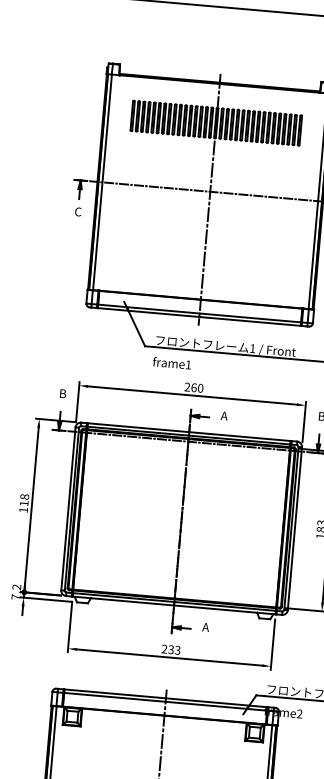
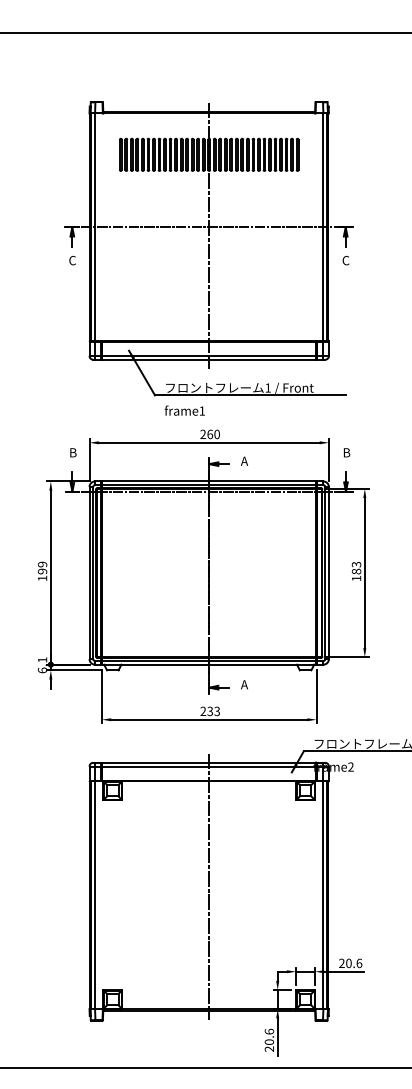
text: (24, 499) -> (42, 567), 118 -> 199
text: (16, 592) -> (42, 665), 7.2 -> 6.1

